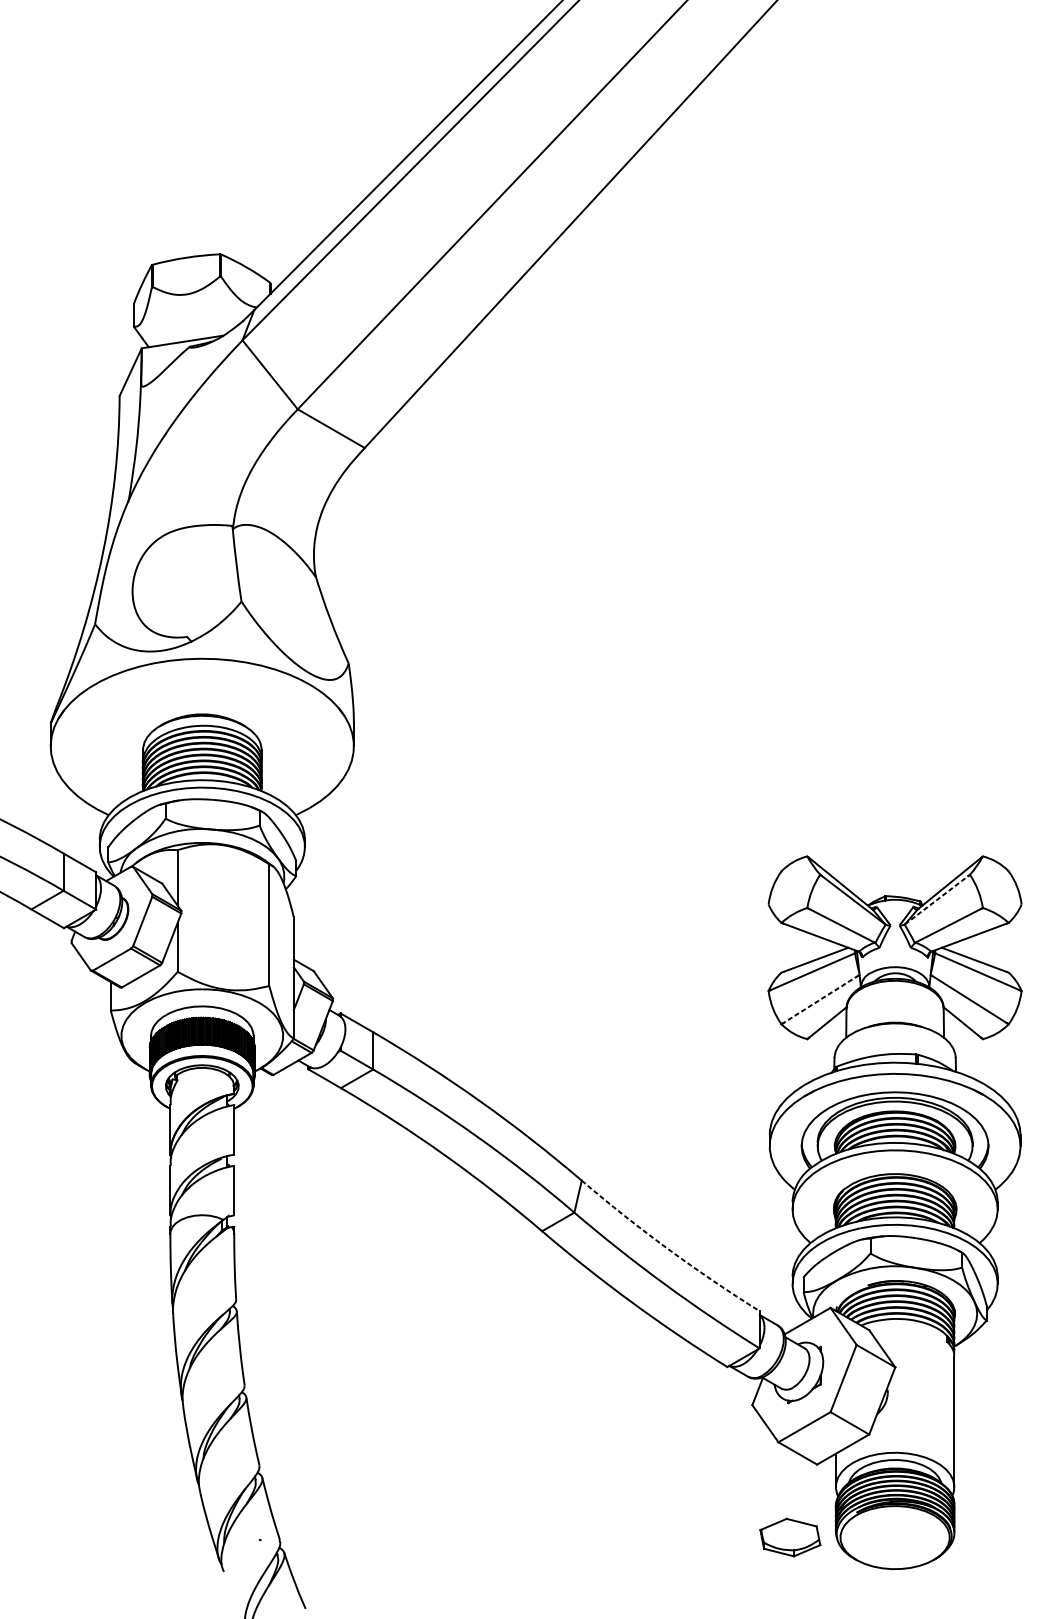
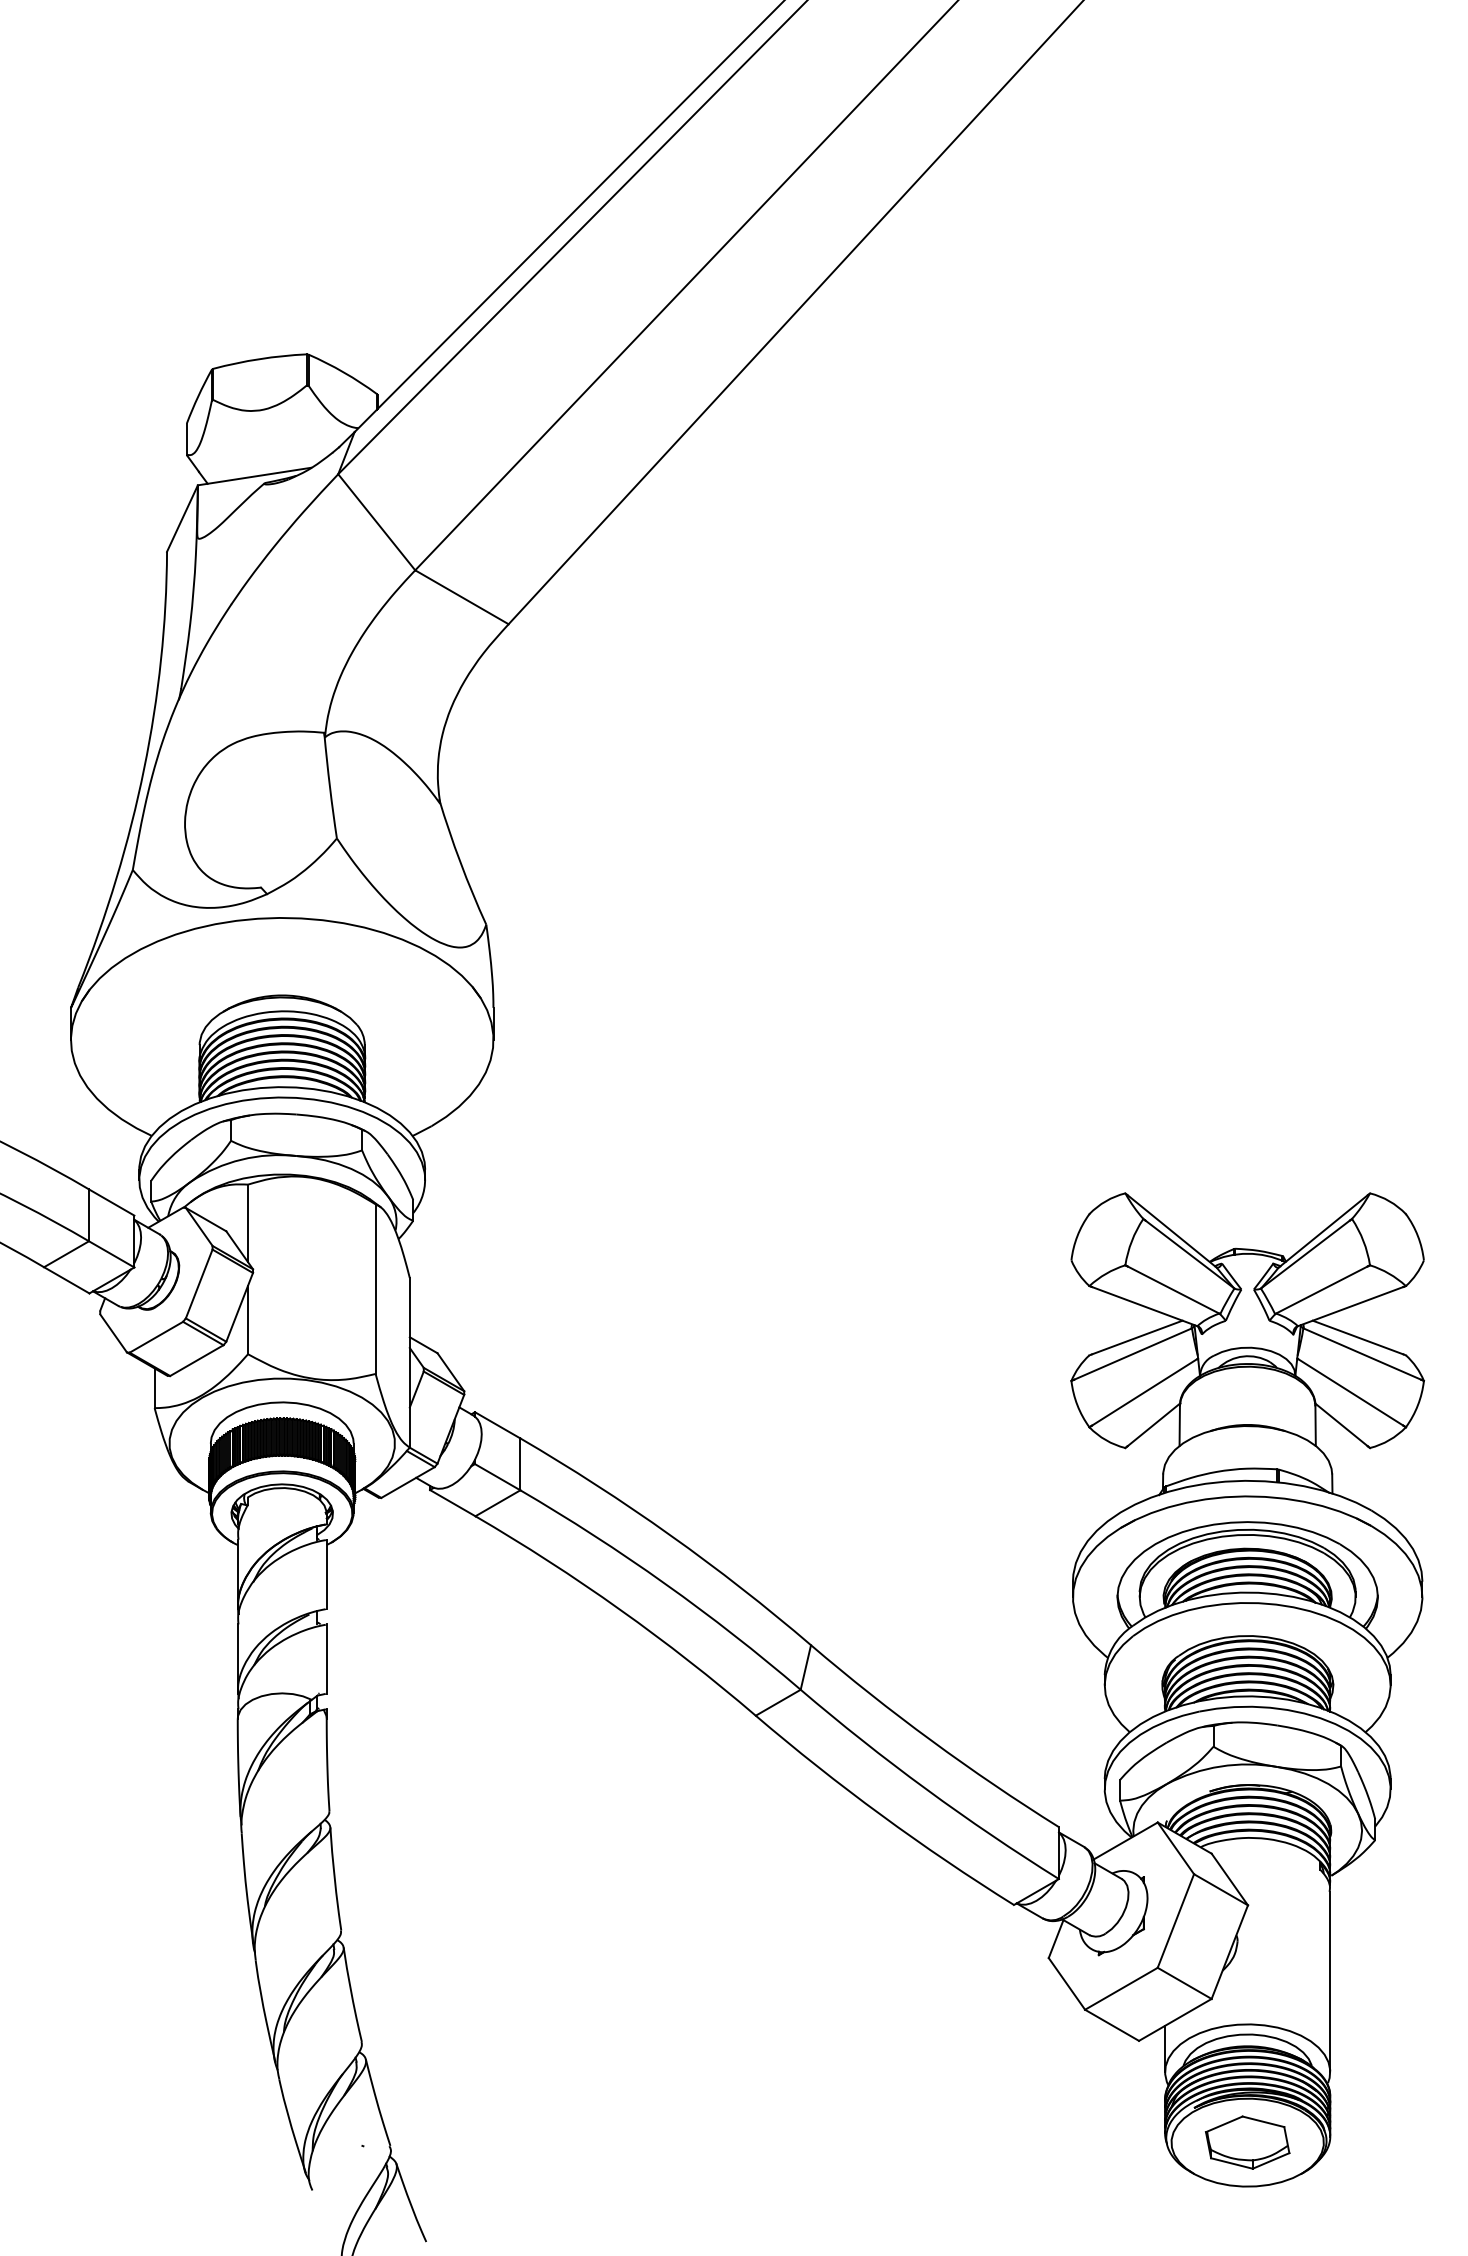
line: (936, 900) -> (1305, 1254), dashed -> solid
line: (821, 999) -> (1144, 1392), dashed -> solid
arc: (668, 1249) -> (931, 1740), dashed -> solid
part: (790, 1537) -> (1247, 2142), moved

